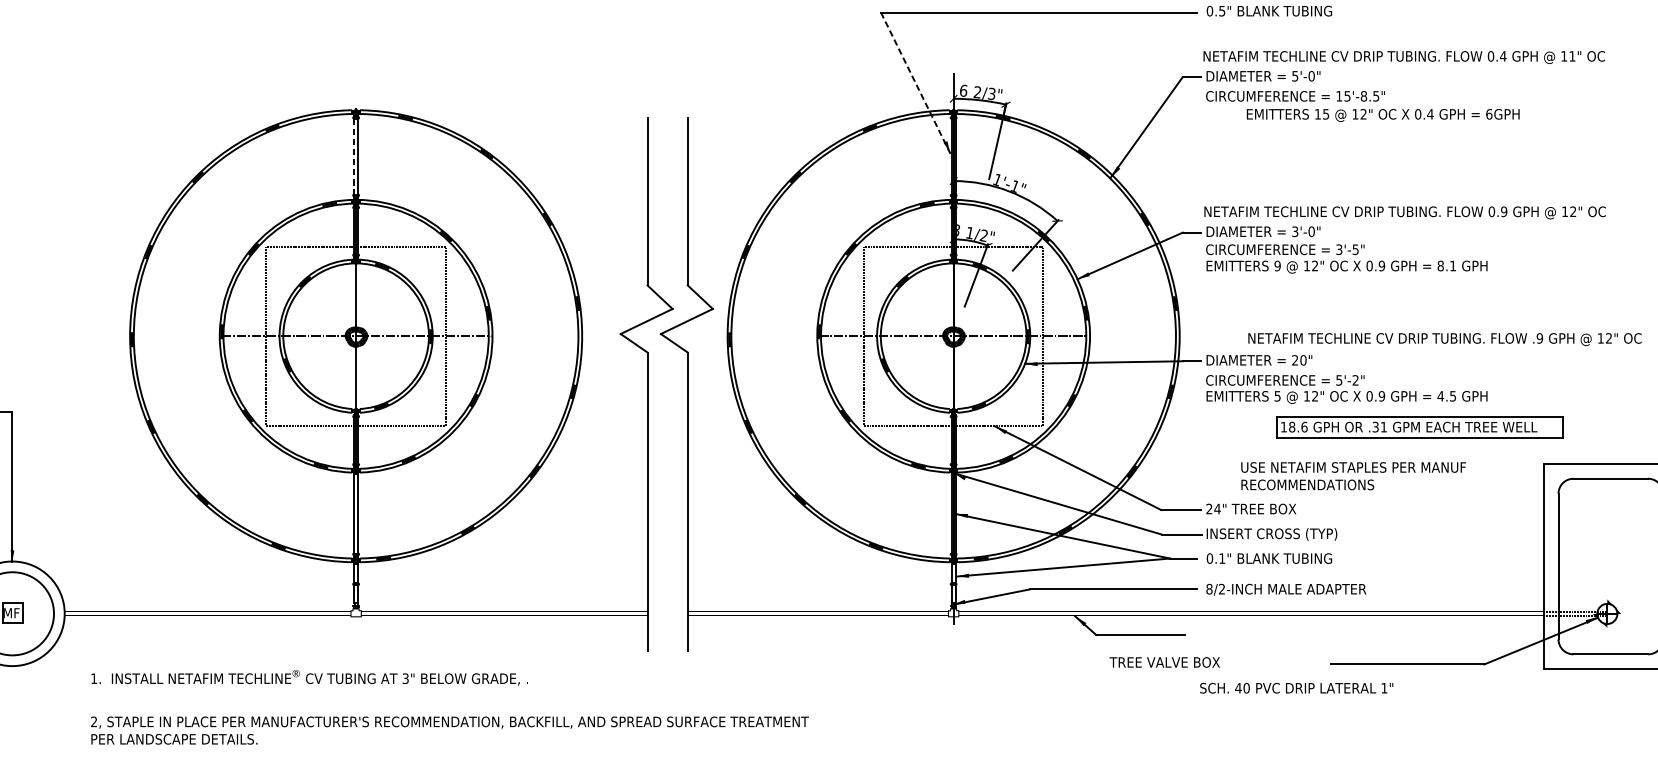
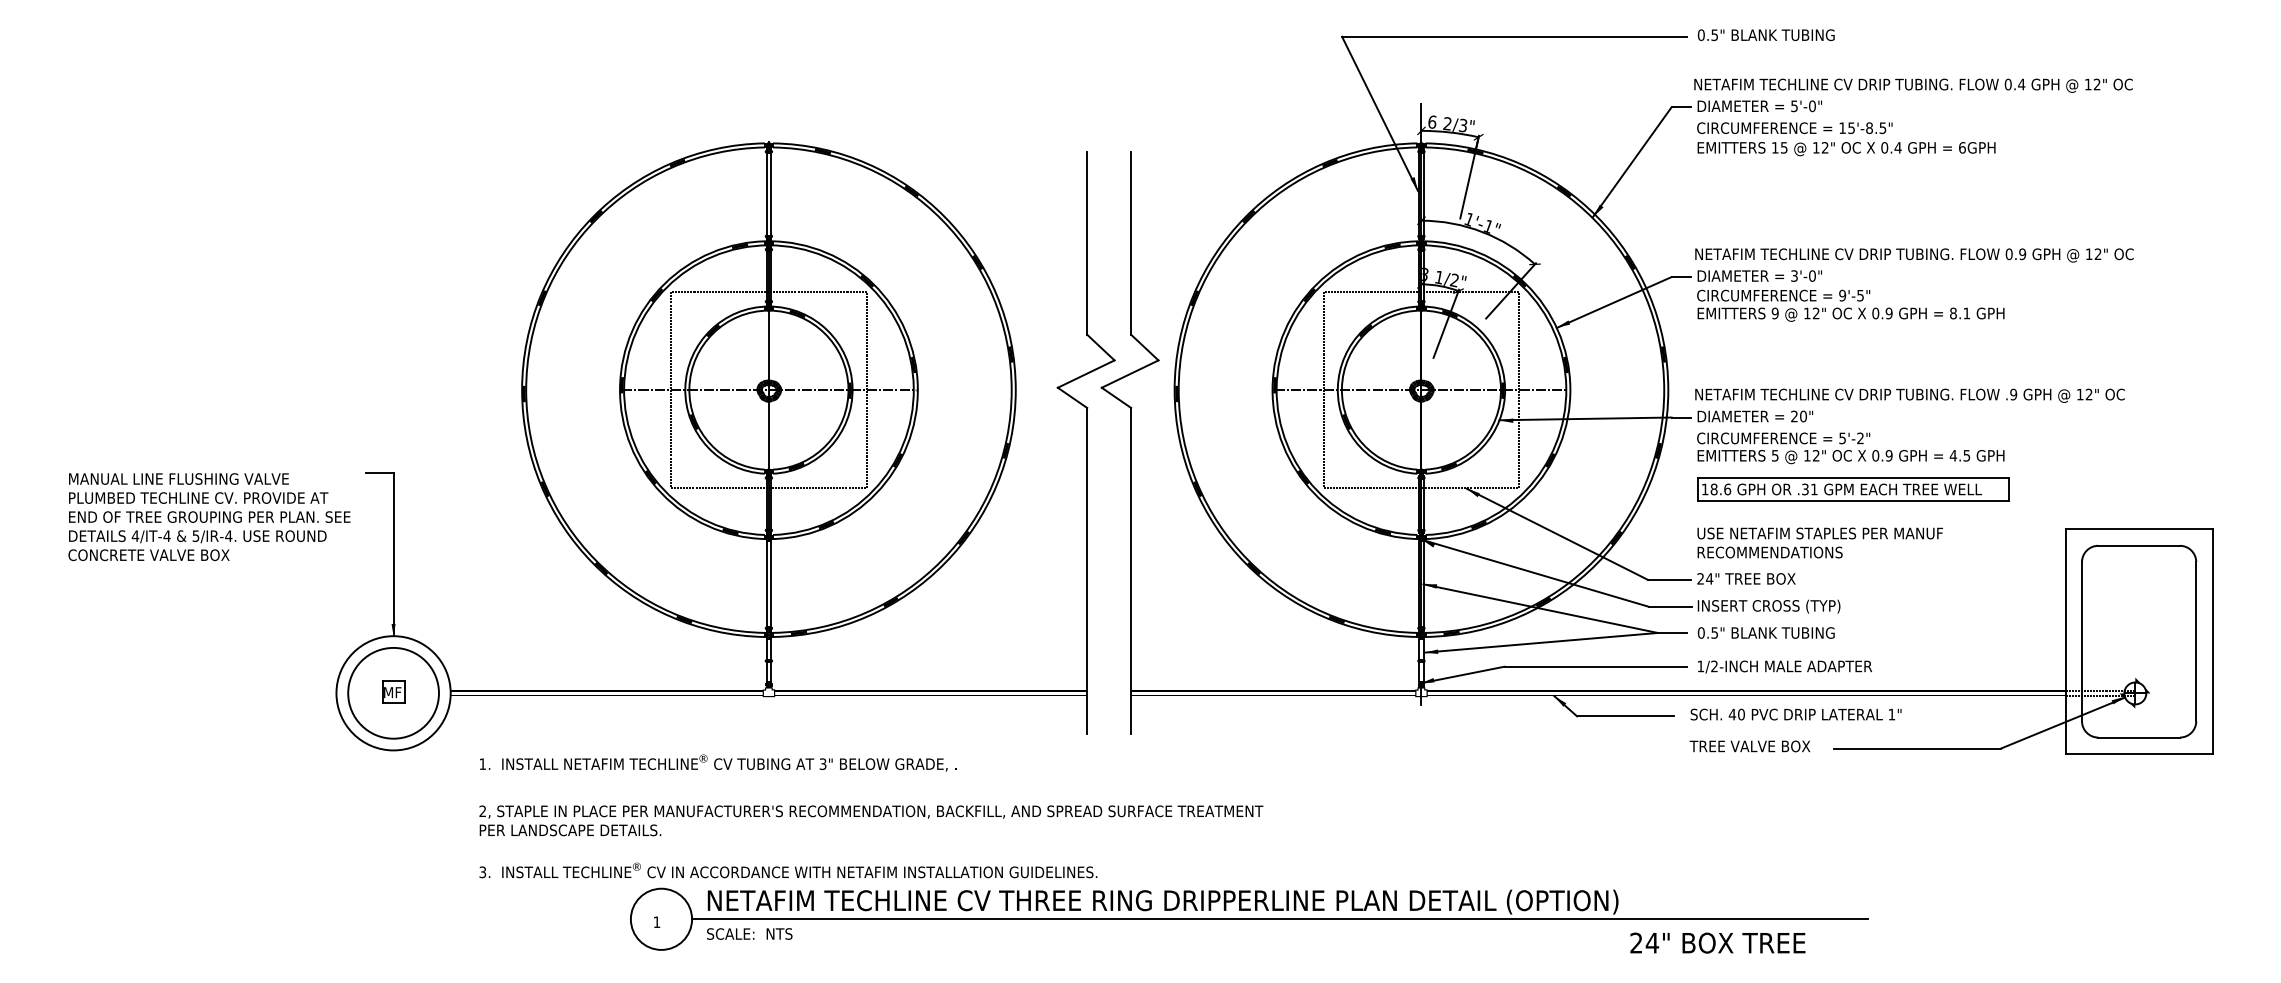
text: (1571, 56) -> (2096, 84), 11" -> 12"
line: (916, 82) -> (1380, 113), dashed -> solid
text: (1383, 115) -> (1846, 149), moved
line: (353, 157) -> (766, 194), dashed -> solid
text: (1339, 249) -> (1842, 295), 3'-5" -> 9'-5"
text: (1444, 339) -> (1909, 395), moved
part: (1419, 427) -> (1853, 489), moved
text: (1352, 475) -> (1819, 542), moved
text: (1221, 558) -> (1714, 632), 0.1" -> 0.5"
text: (1209, 589) -> (1700, 666), 8/2-INCH -> 1/2-INCH
text: (1164, 662) -> (1749, 746), moved
text: (1296, 688) -> (1795, 714), moved

